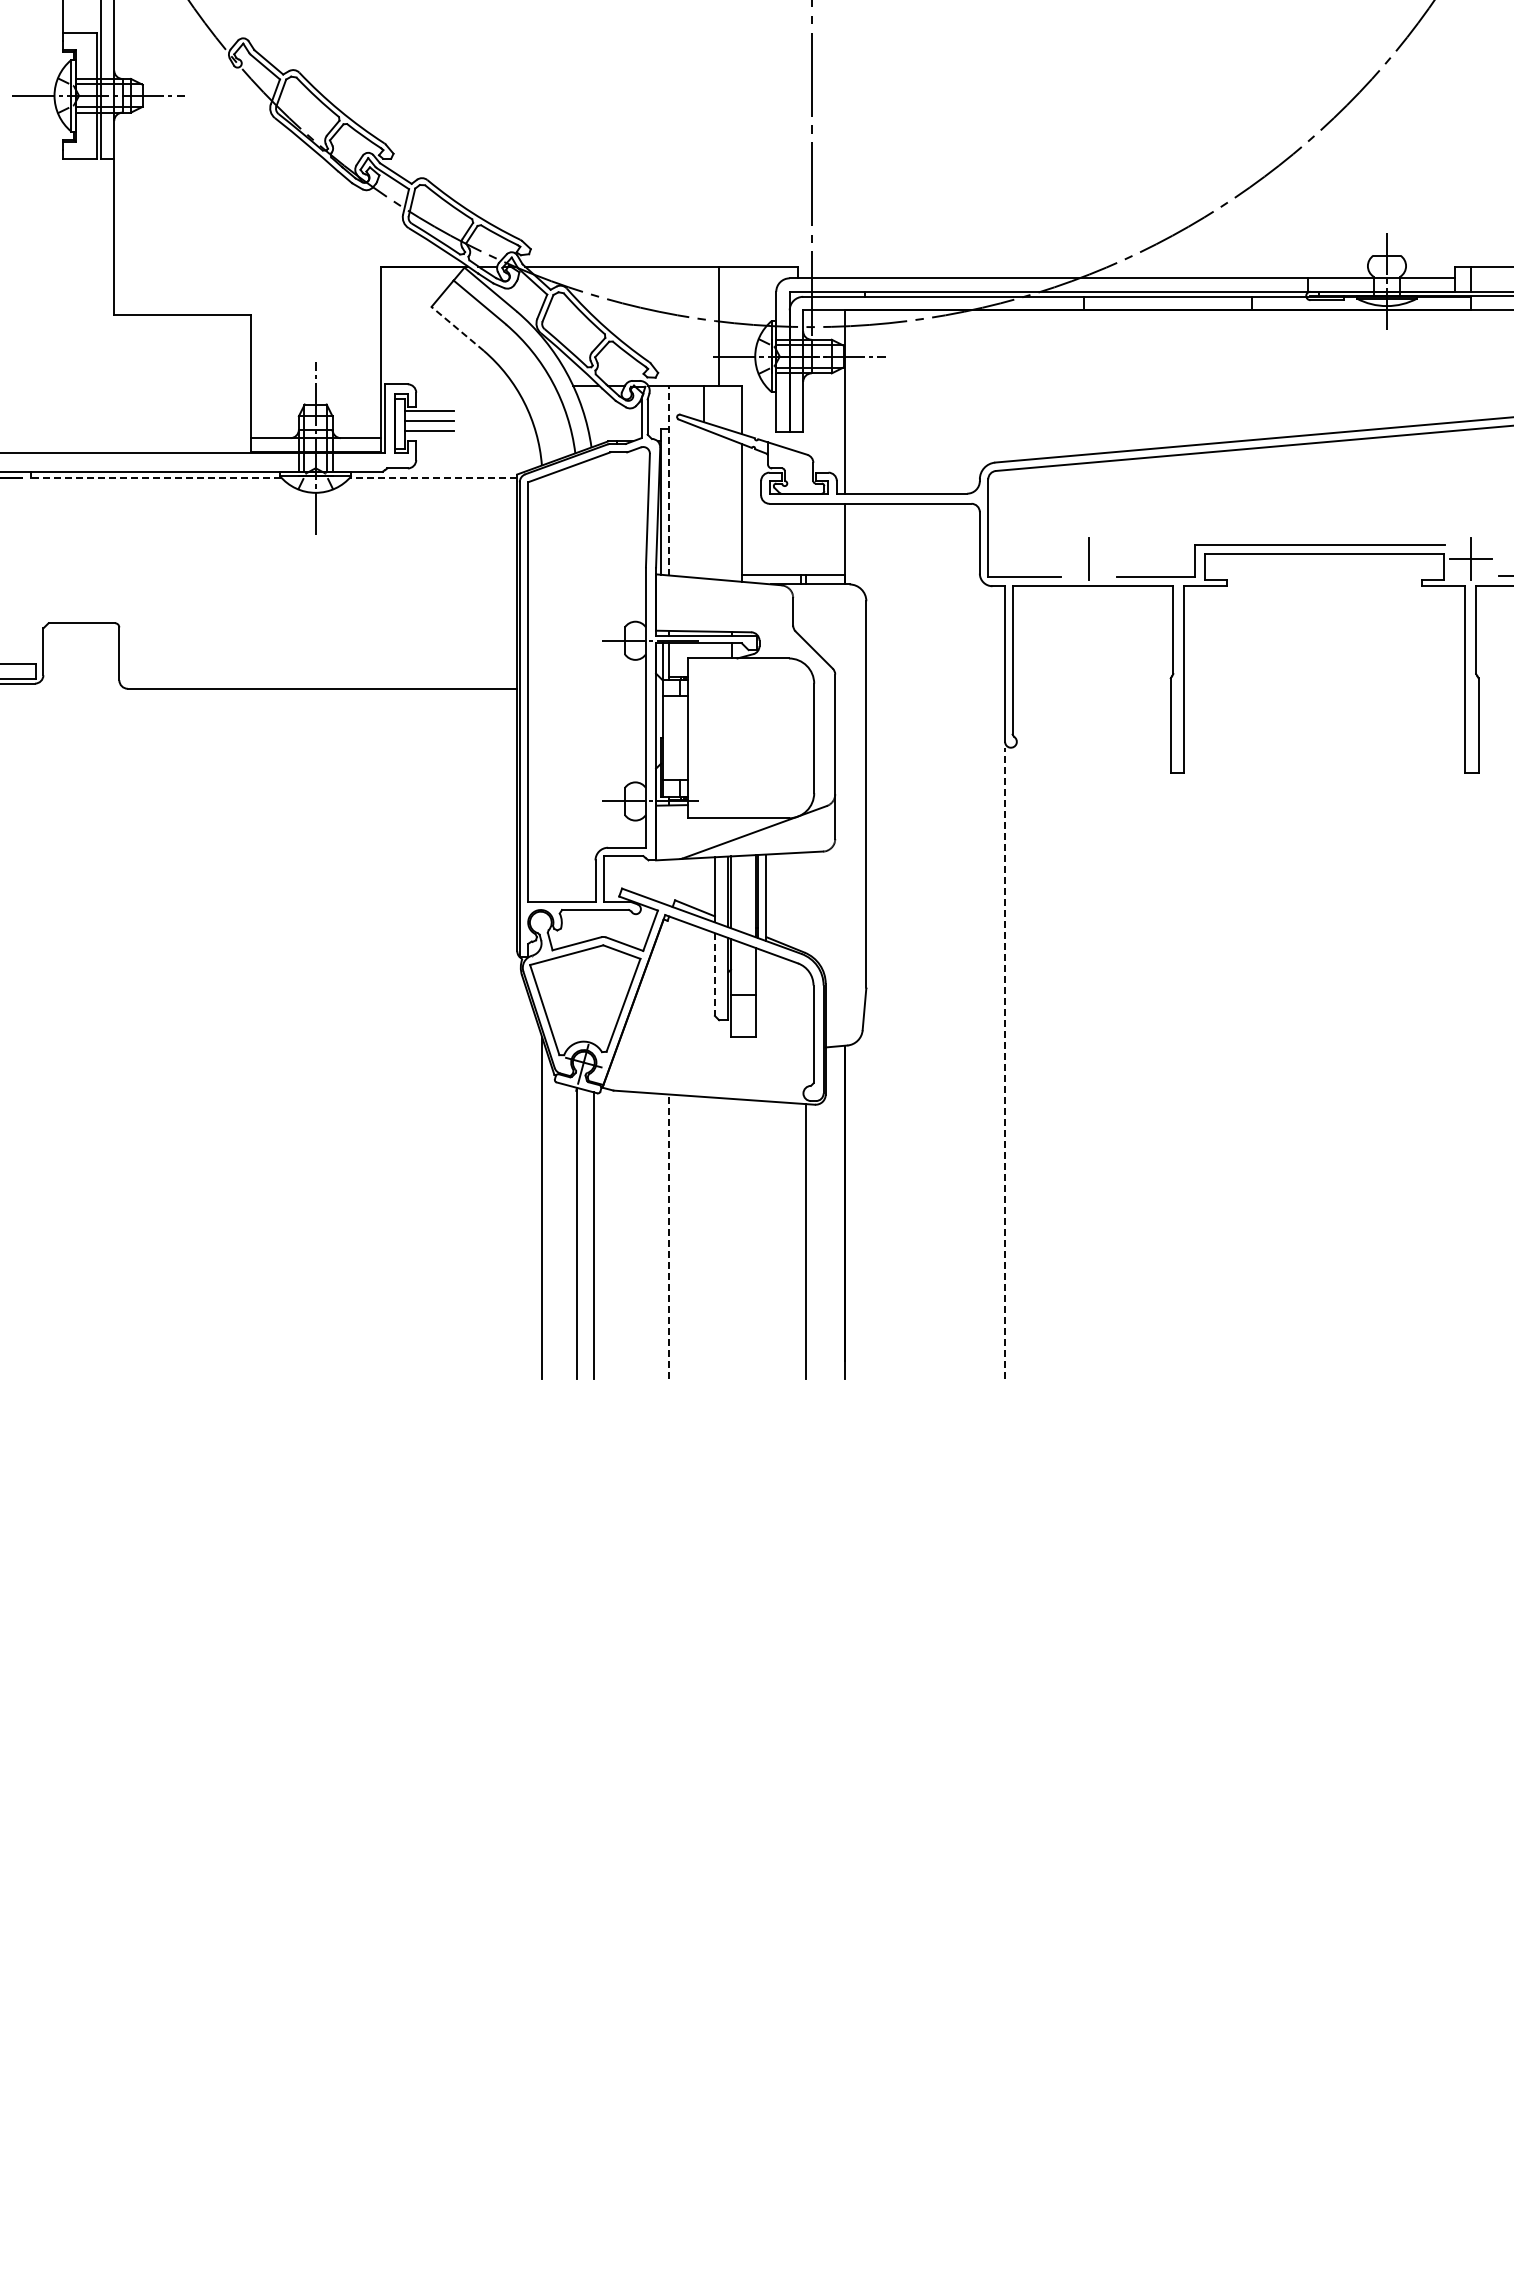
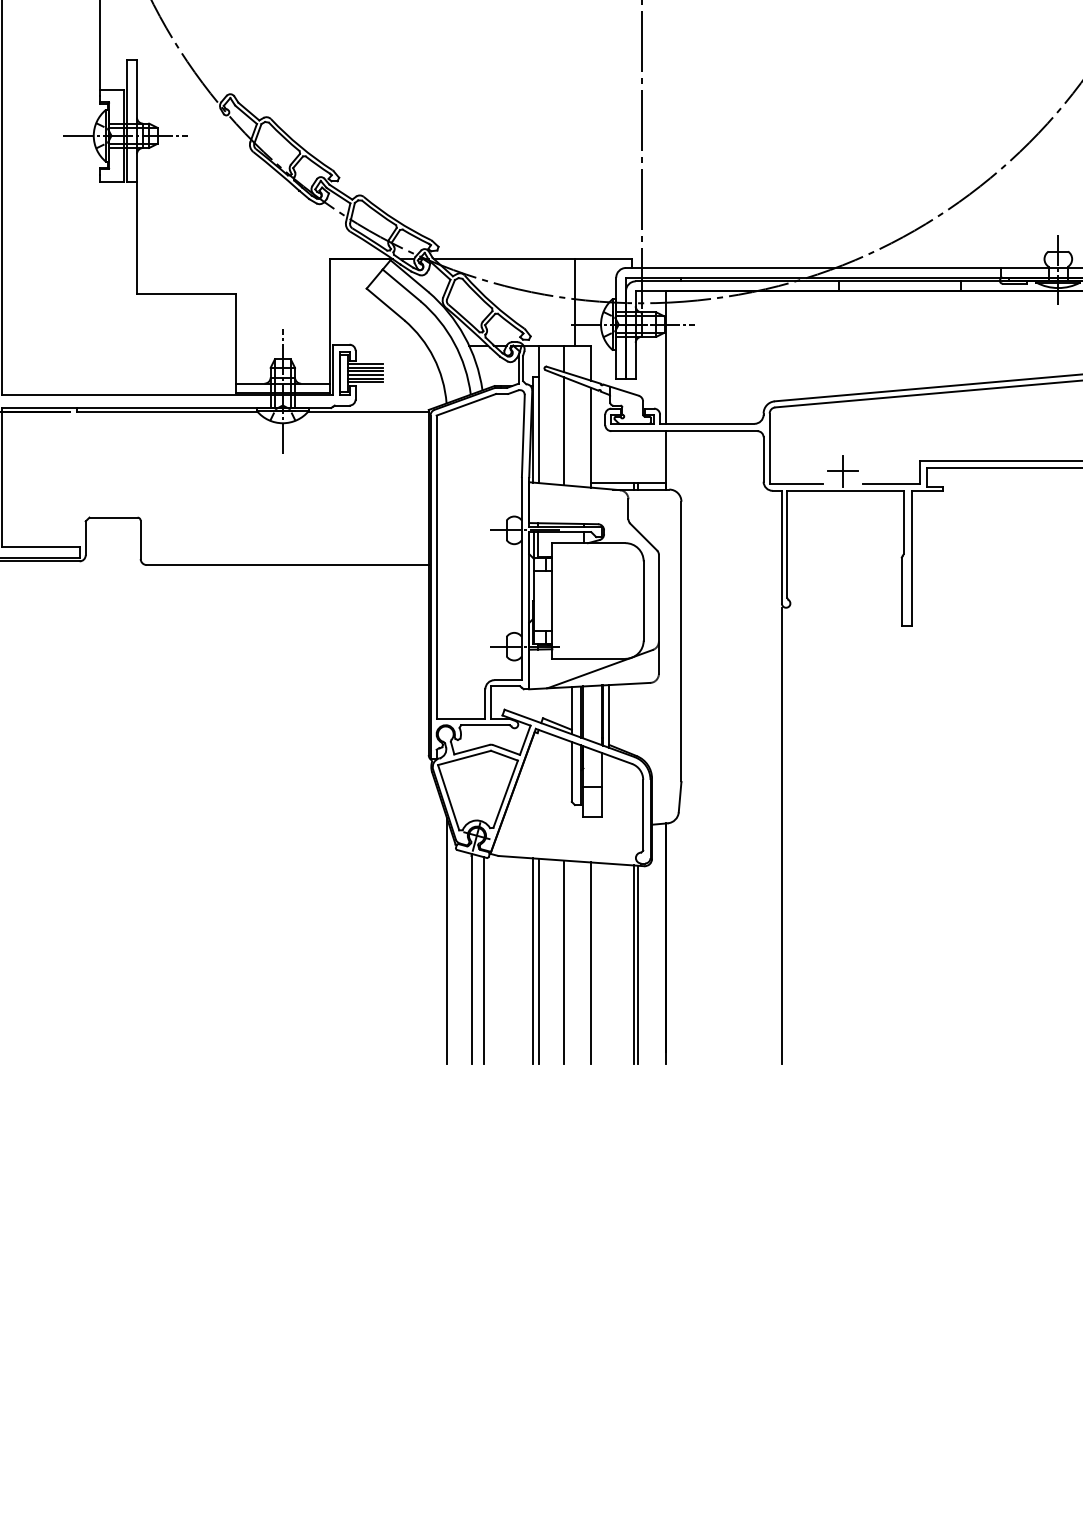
line: (457, 328) -> (385, 304), dashed -> solid
line: (429, 416) -> (365, 367), added
line: (429, 426) -> (365, 375), added
line: (429, 436) -> (365, 382), added
line: (155, 477) -> (166, 412), dashed -> solid
line: (433, 477) -> (368, 412), dashed -> solid
line: (669, 480) -> (538, 414), dashed -> solid
line: (703, 503) -> (563, 430), added
line: (1089, 559) -> (842, 471), added
line: (714, 975) -> (571, 772), dashed -> solid
line: (1005, 1062) -> (782, 835), dashed -> solid
line: (661, 1235) -> (533, 960), added
line: (669, 1236) -> (538, 961), dashed -> solid
line: (703, 1237) -> (563, 962), added
line: (740, 1238) -> (590, 963), added
line: (800, 1240) -> (633, 964), added

